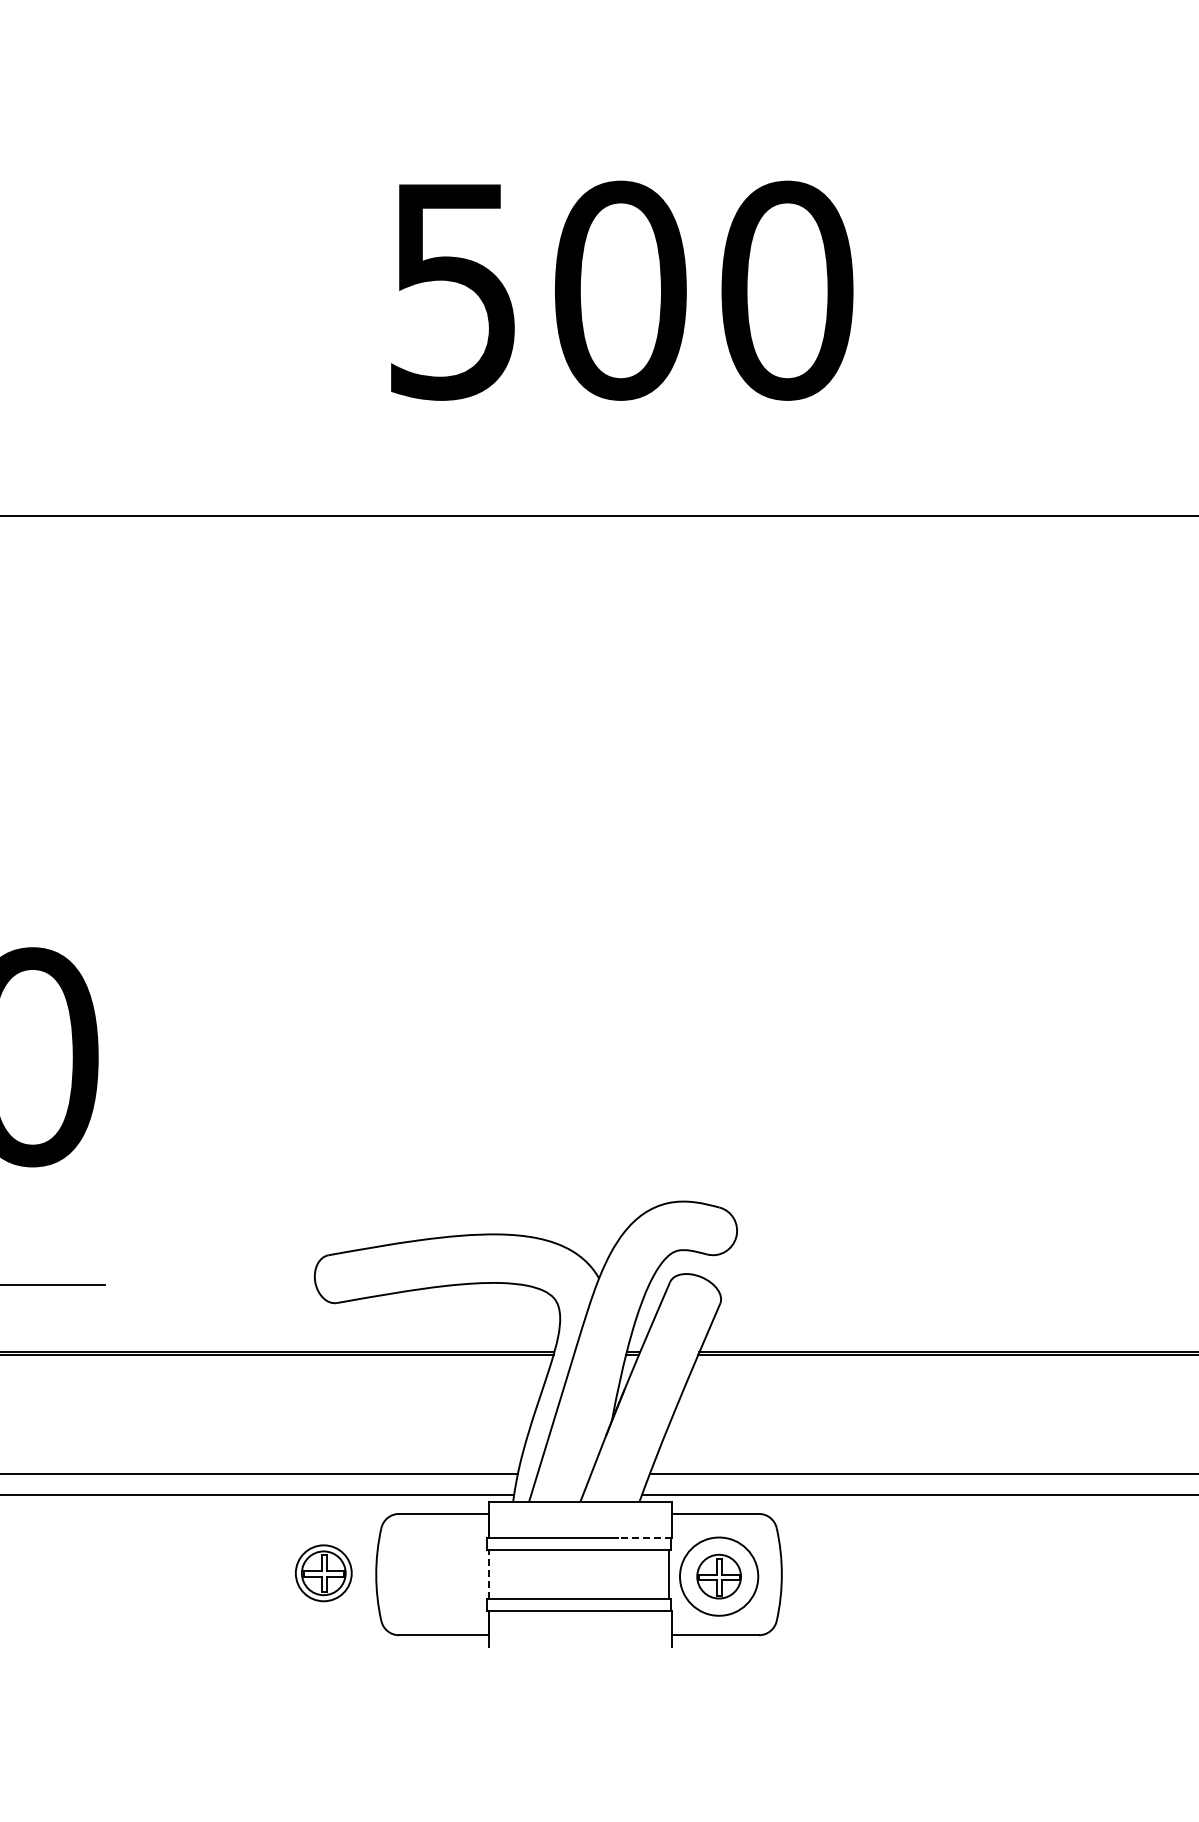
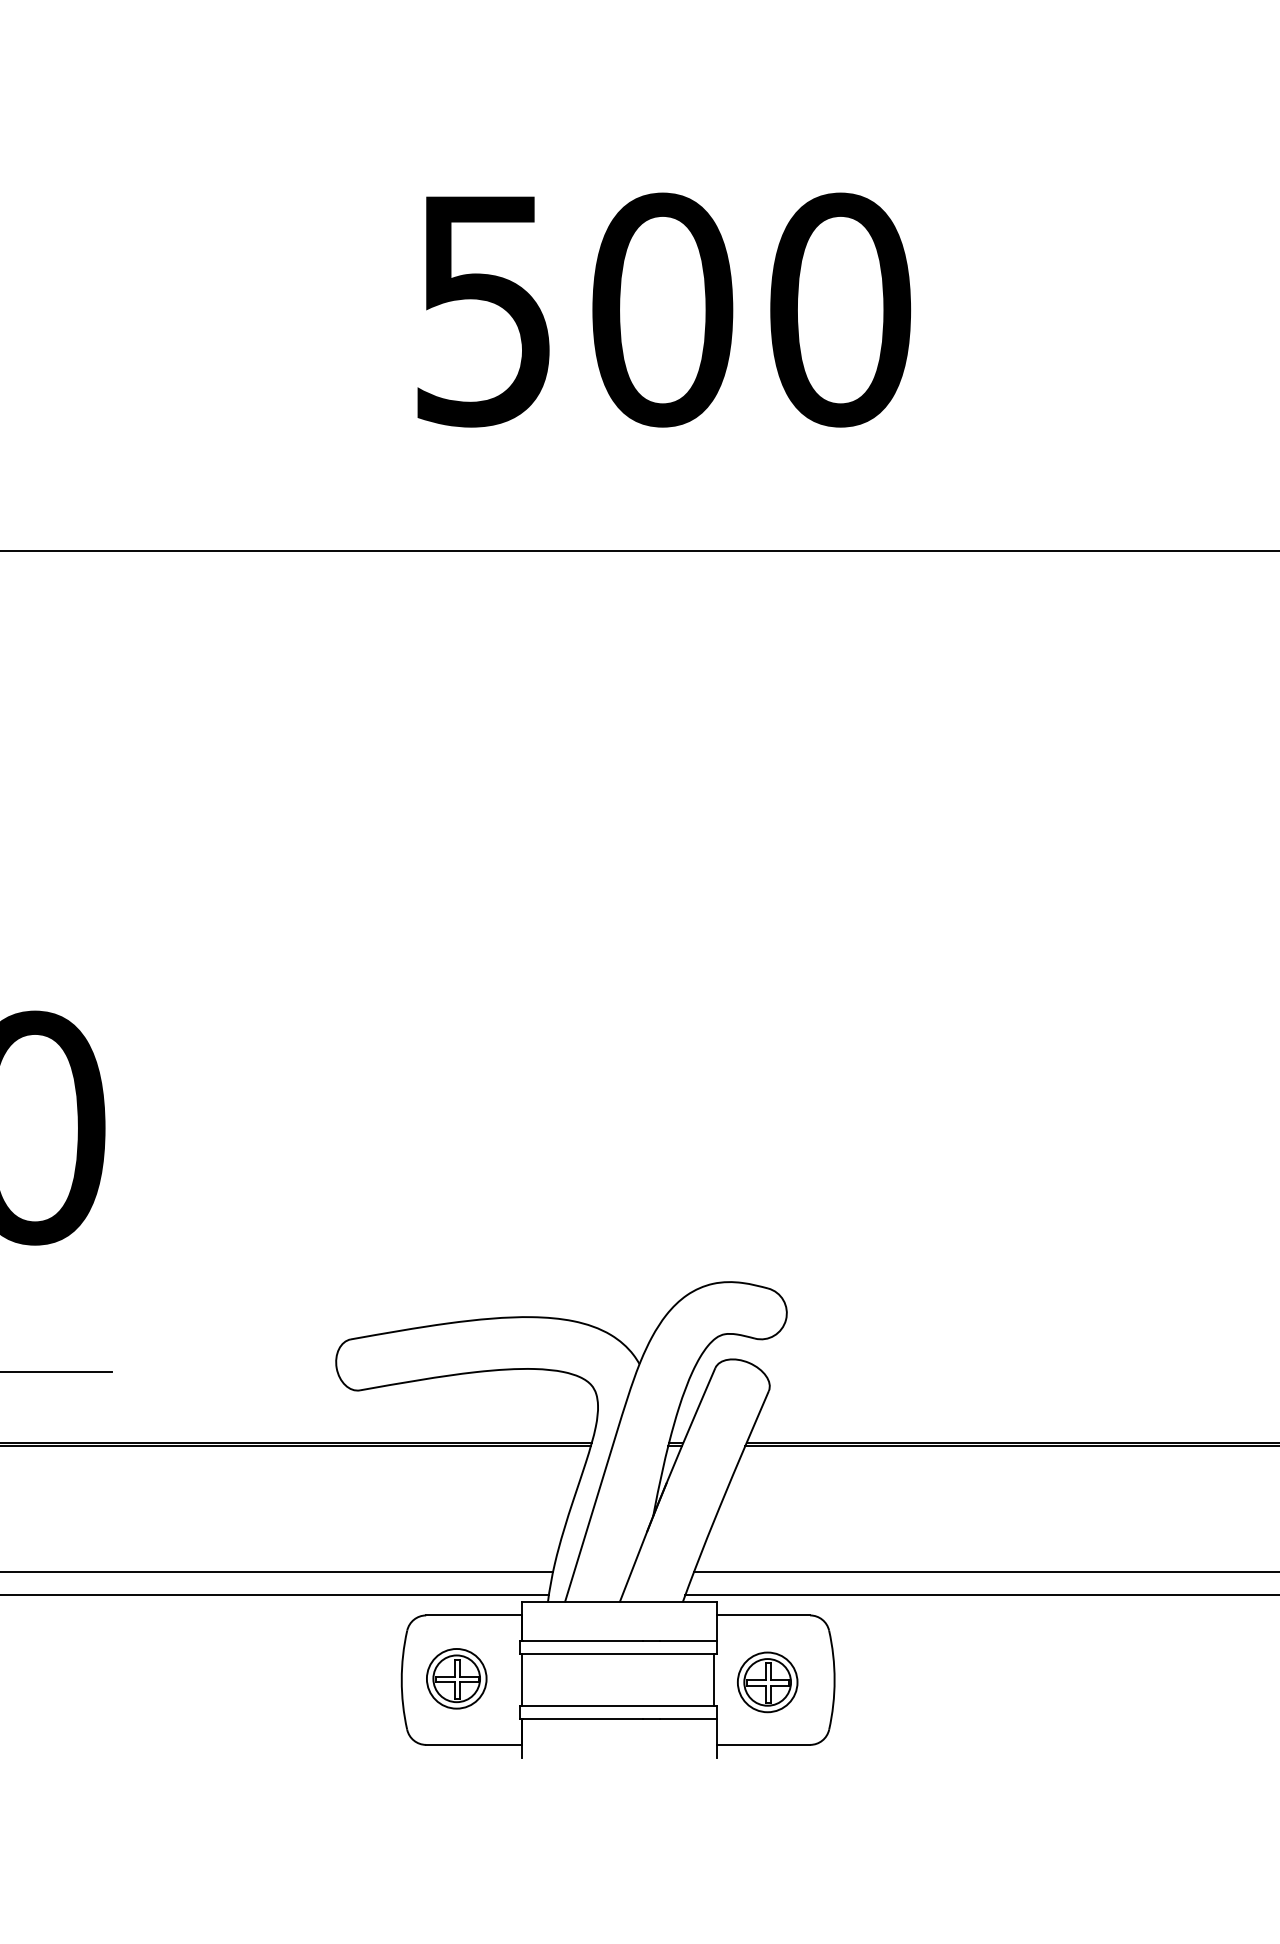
line: (645, 1538) -> (689, 1641), dashed -> solid
part: (323, 1573) -> (456, 1679), moved
line: (488, 1574) -> (521, 1680), dashed -> solid
circle: (719, 1576) -> (768, 1682), size x0.71

